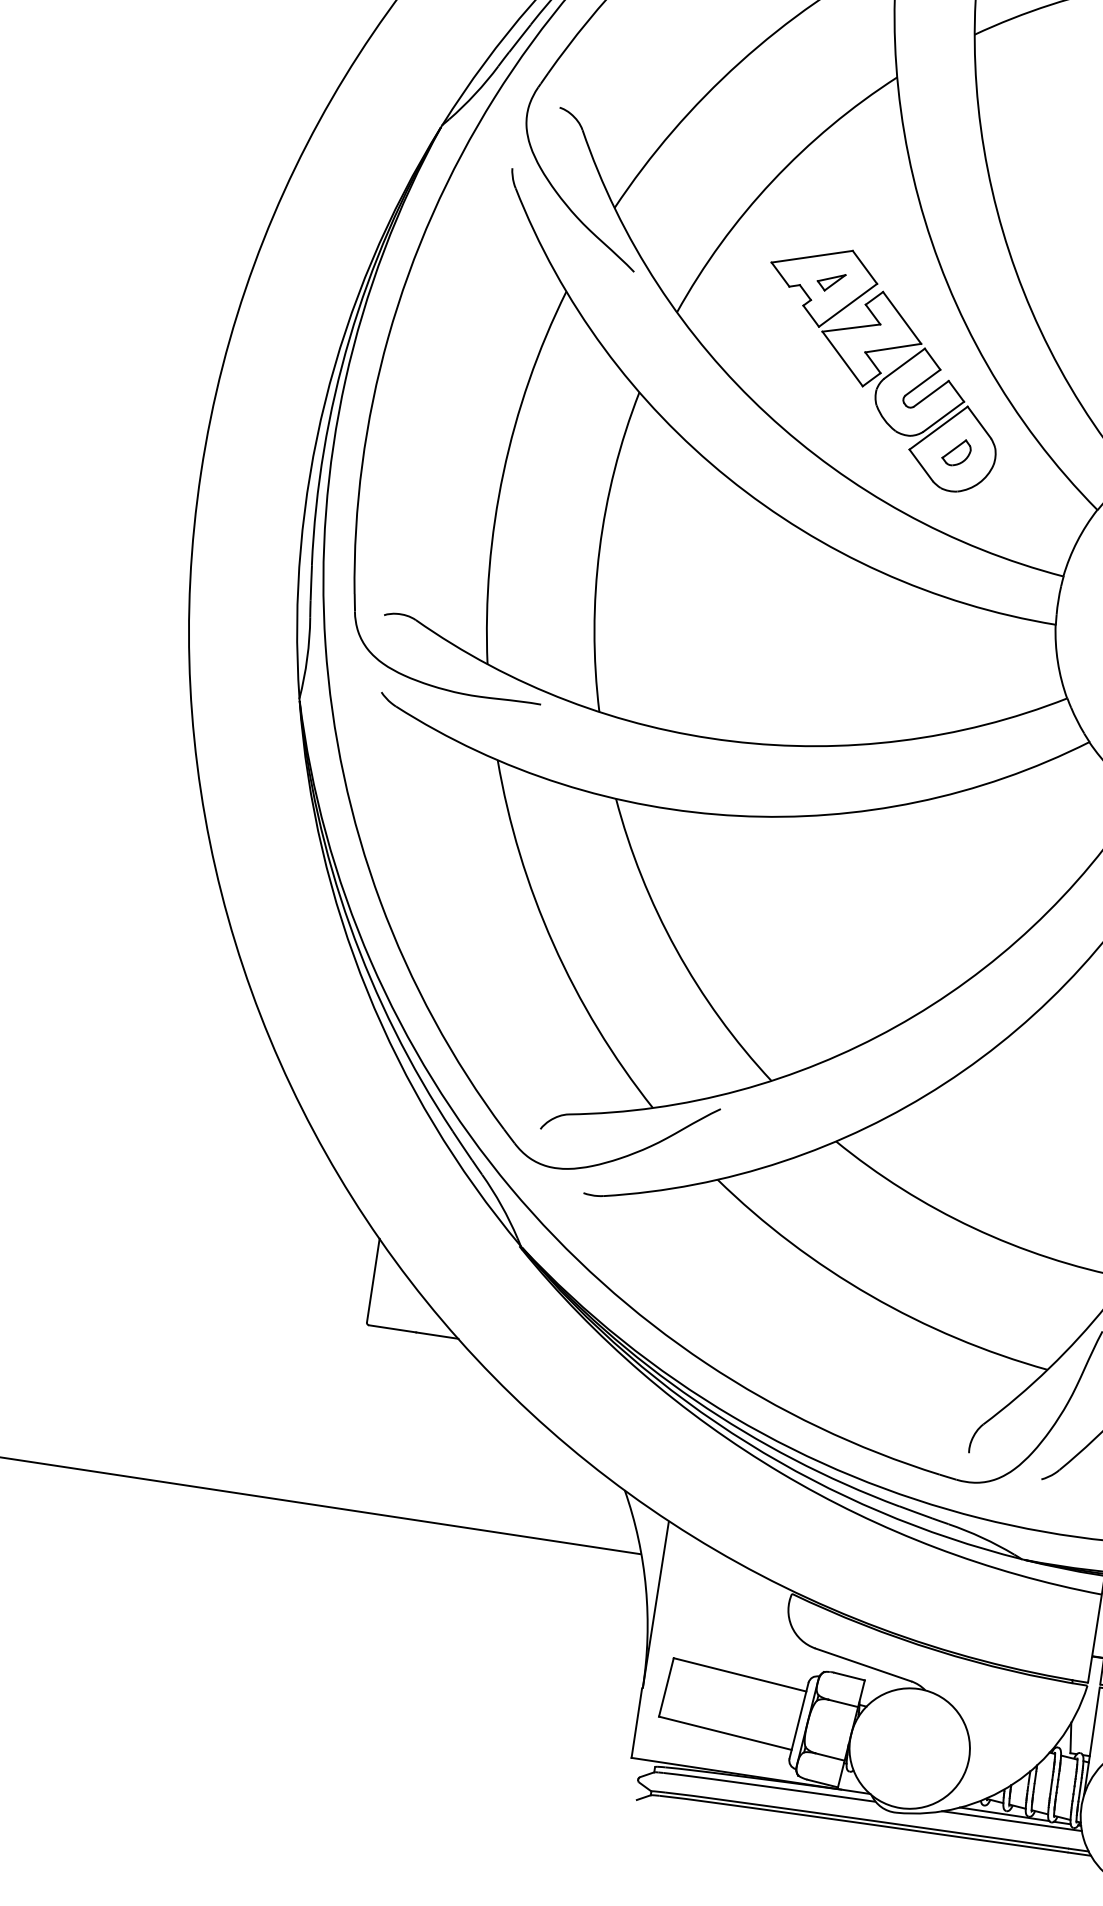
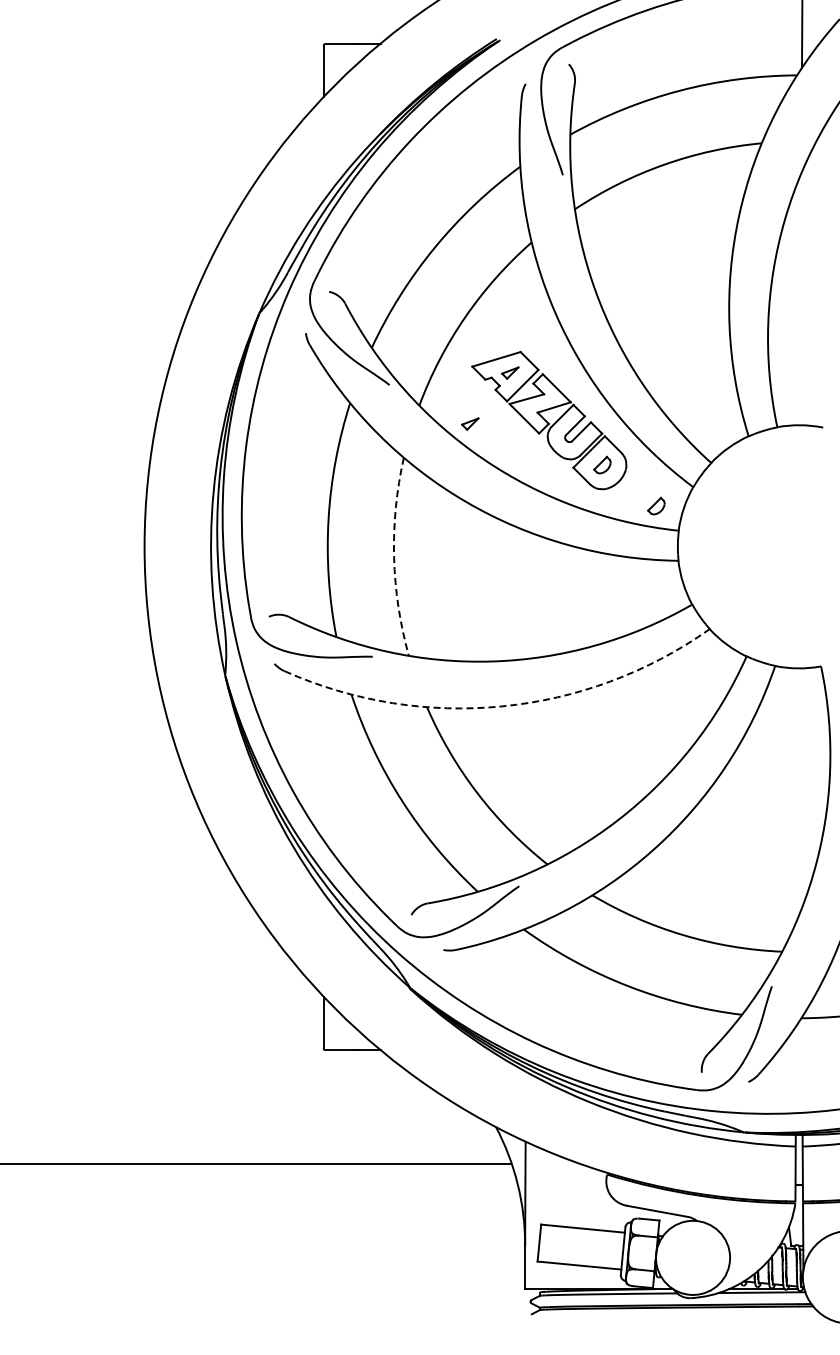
part: (754, 353) -> (470, 423), added
part: (1033, 530) -> (656, 505), added
arc: (600, 550) -> (394, 557), solid -> dashed
arc: (737, 816) -> (502, 706), solid -> dashed

